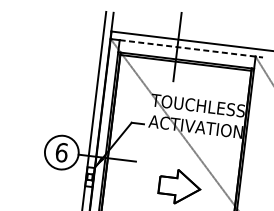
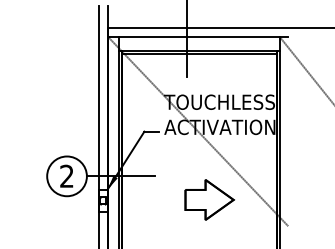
line: (191, 48) -> (203, 36), dashed -> solid
text: (62, 151) -> (67, 175), 6 -> 2

